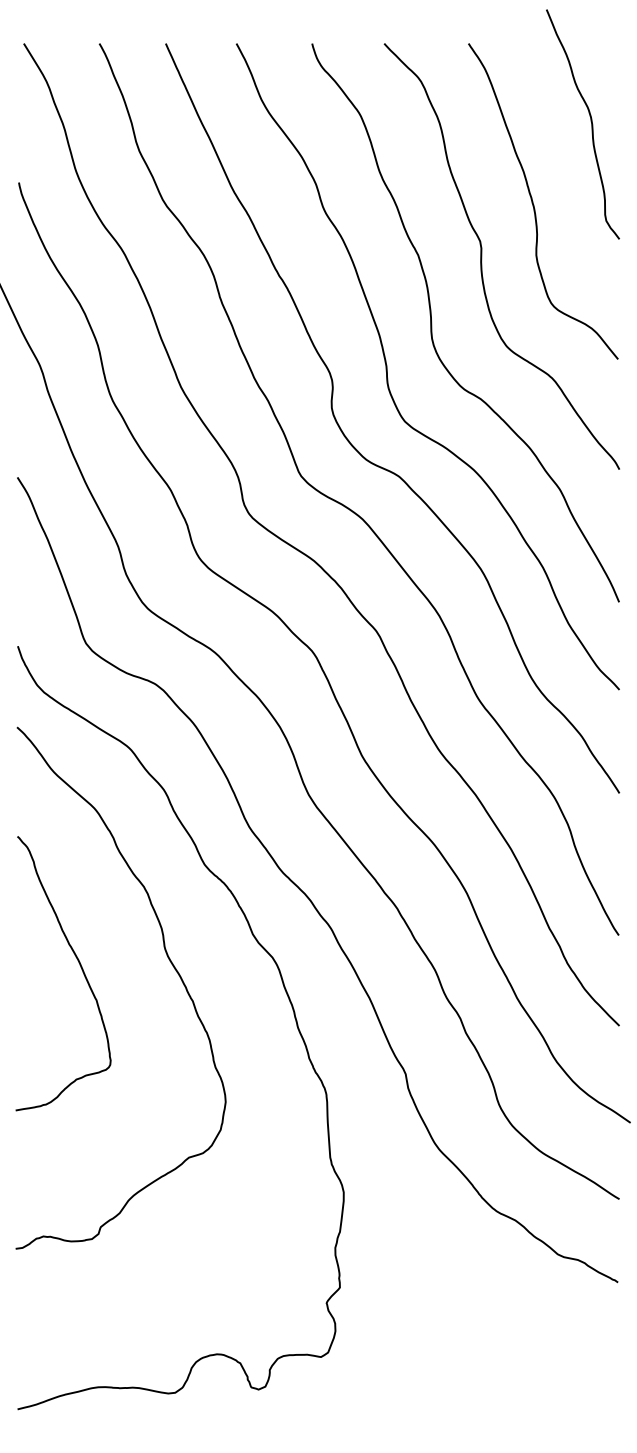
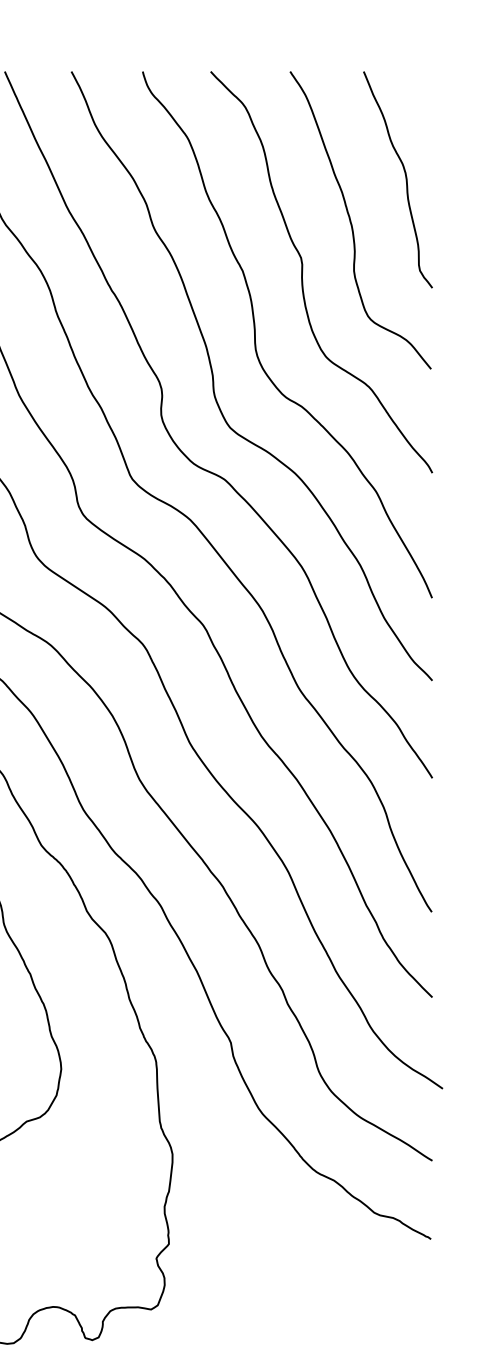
curve: (590, 121) -> (405, 177), moved

